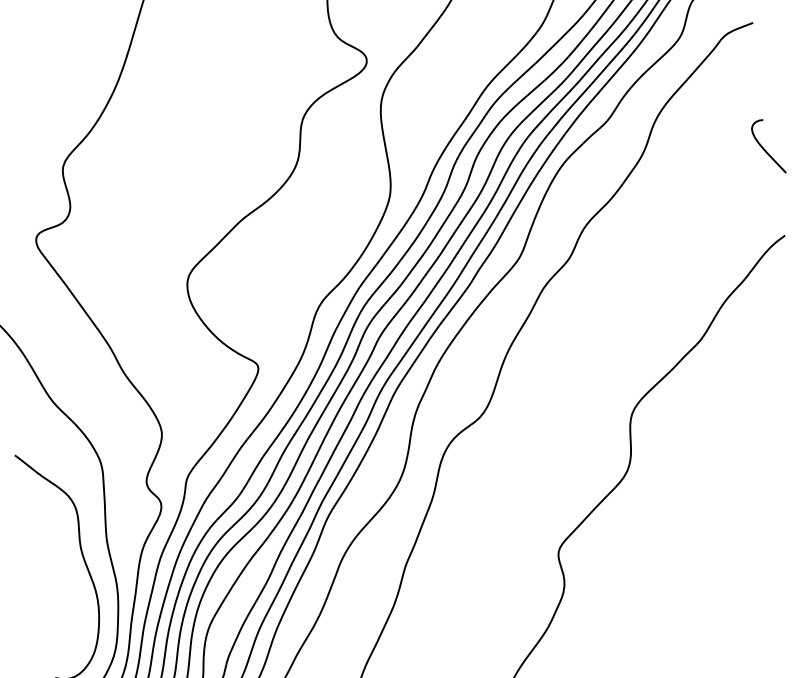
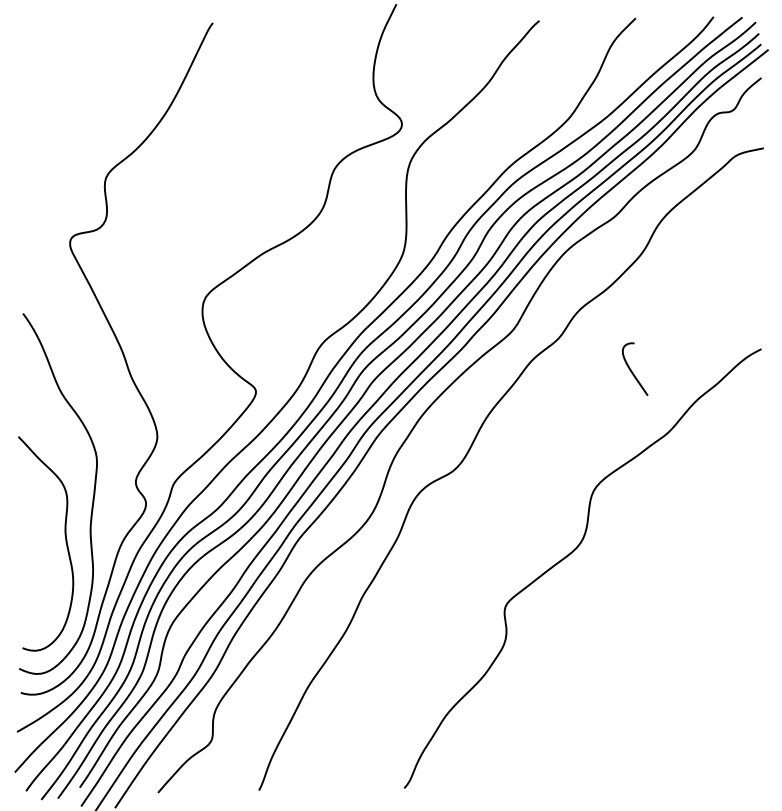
curve: (764, 148) -> (631, 369), moved

